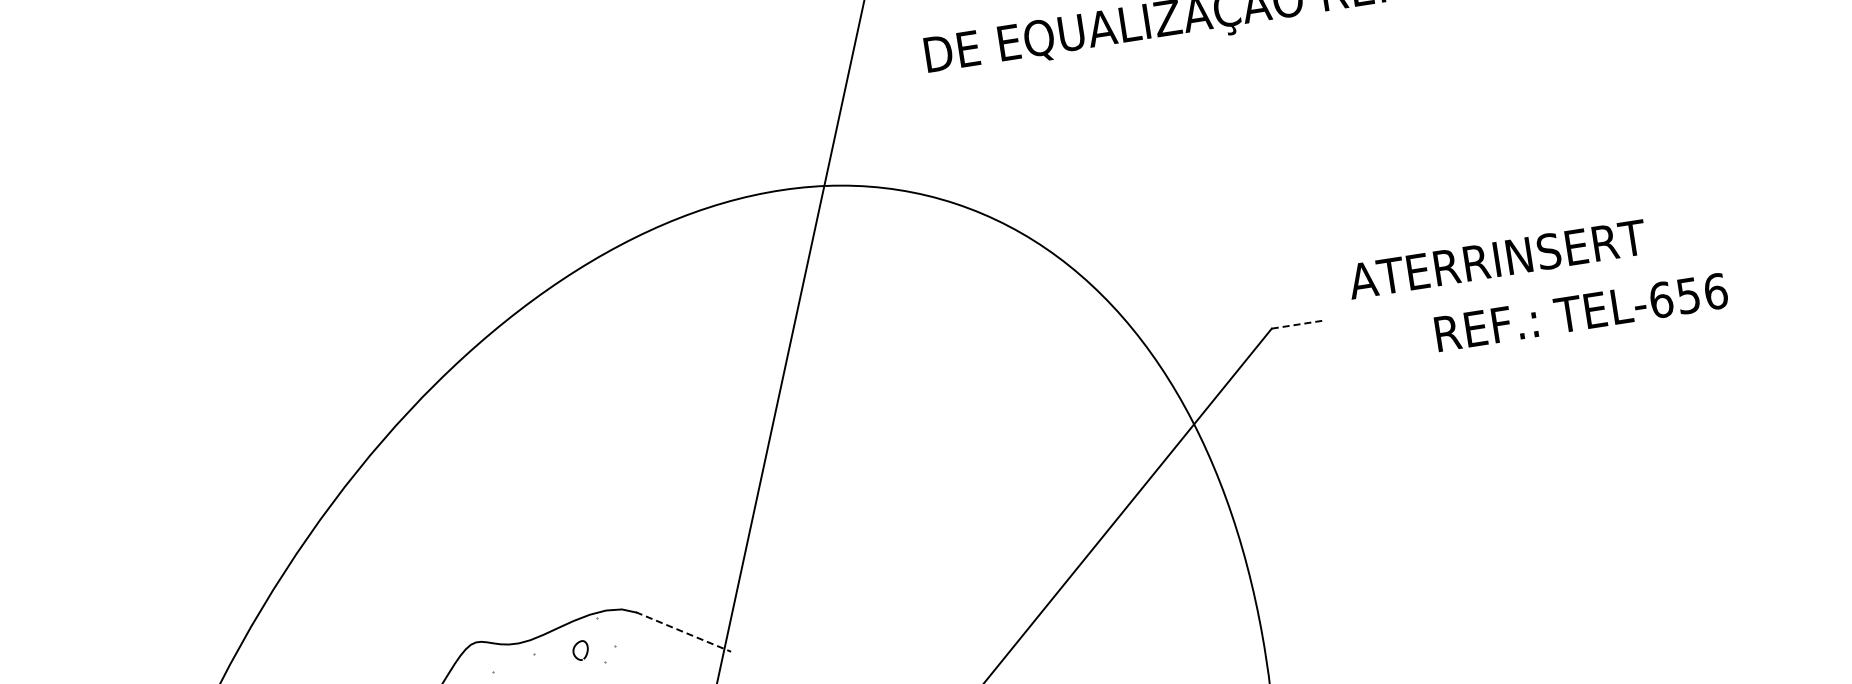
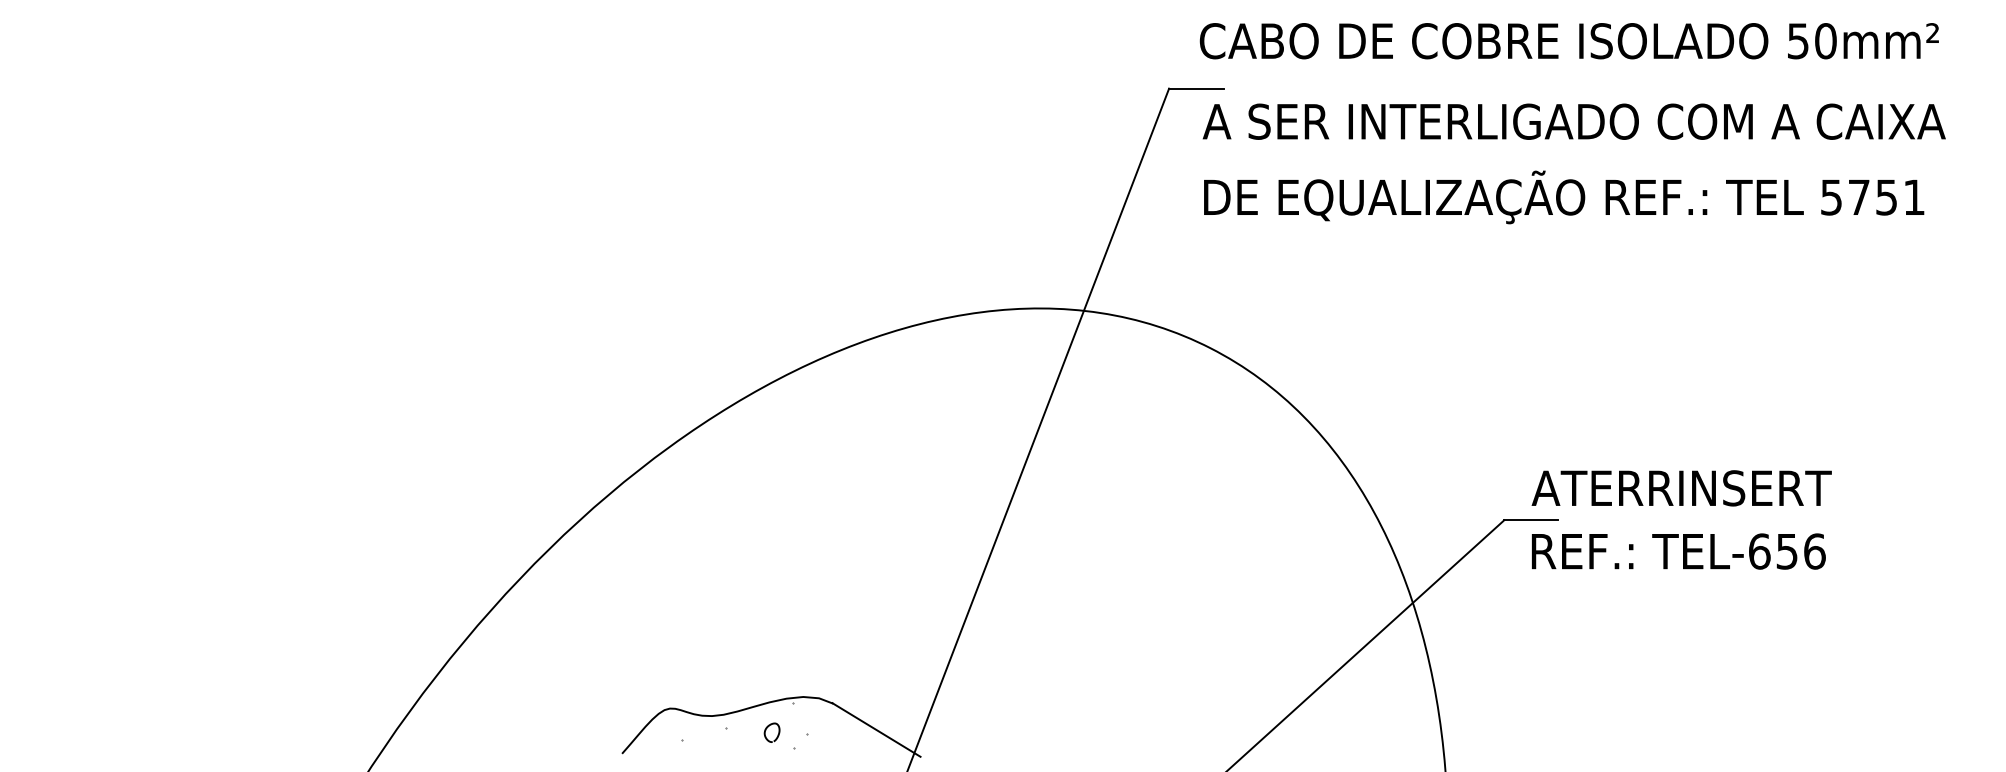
text: (1497, 259) -> (1681, 488), moved
text: (1581, 312) -> (1678, 551), moved
line: (1298, 324) -> (1531, 520), dashed -> solid
line: (683, 631) -> (876, 729), dashed -> solid

